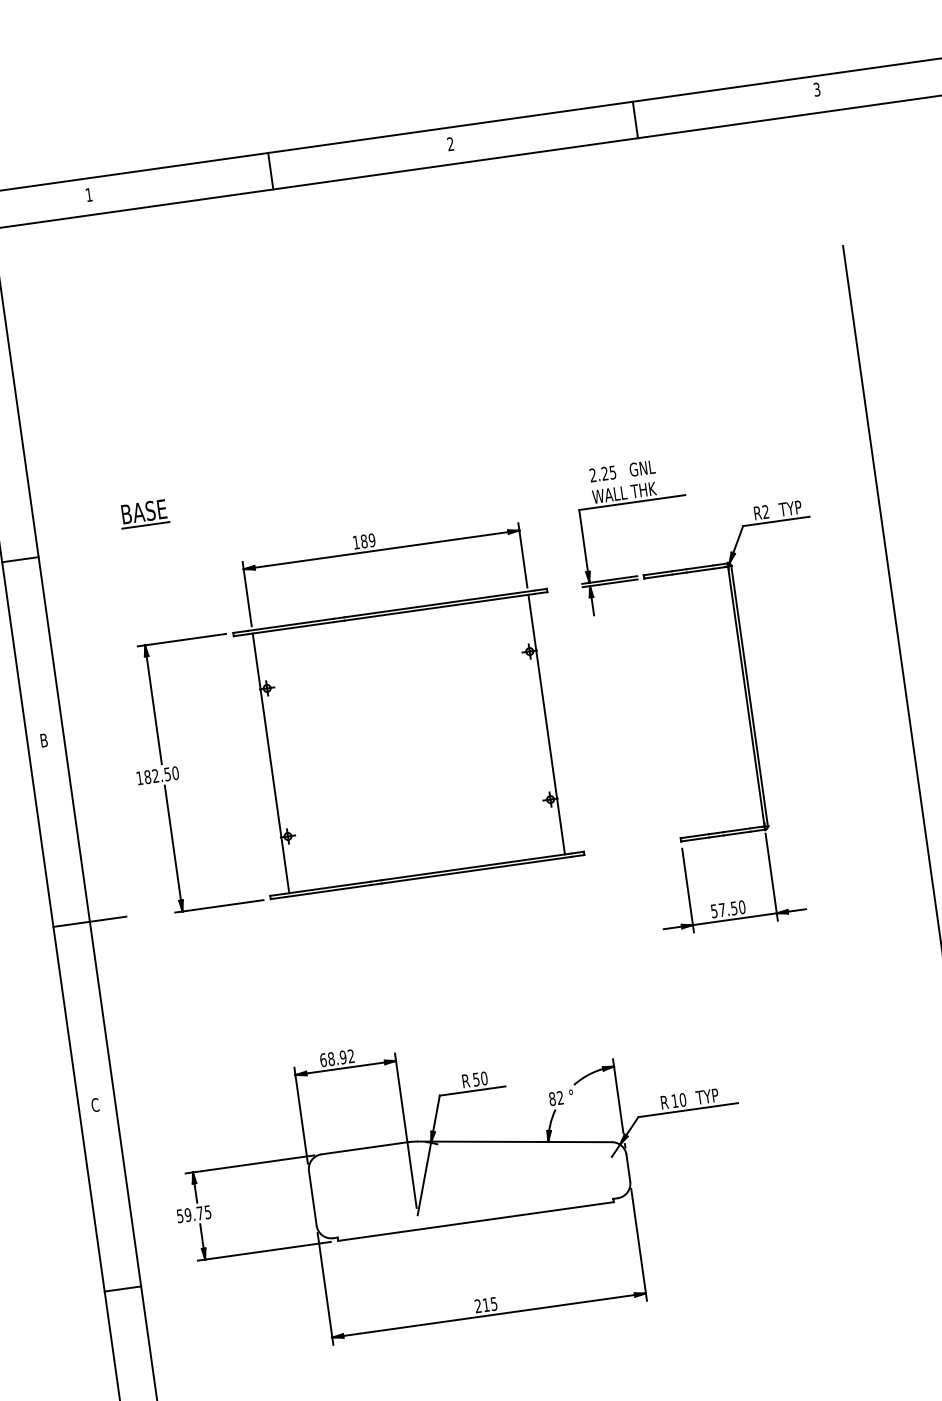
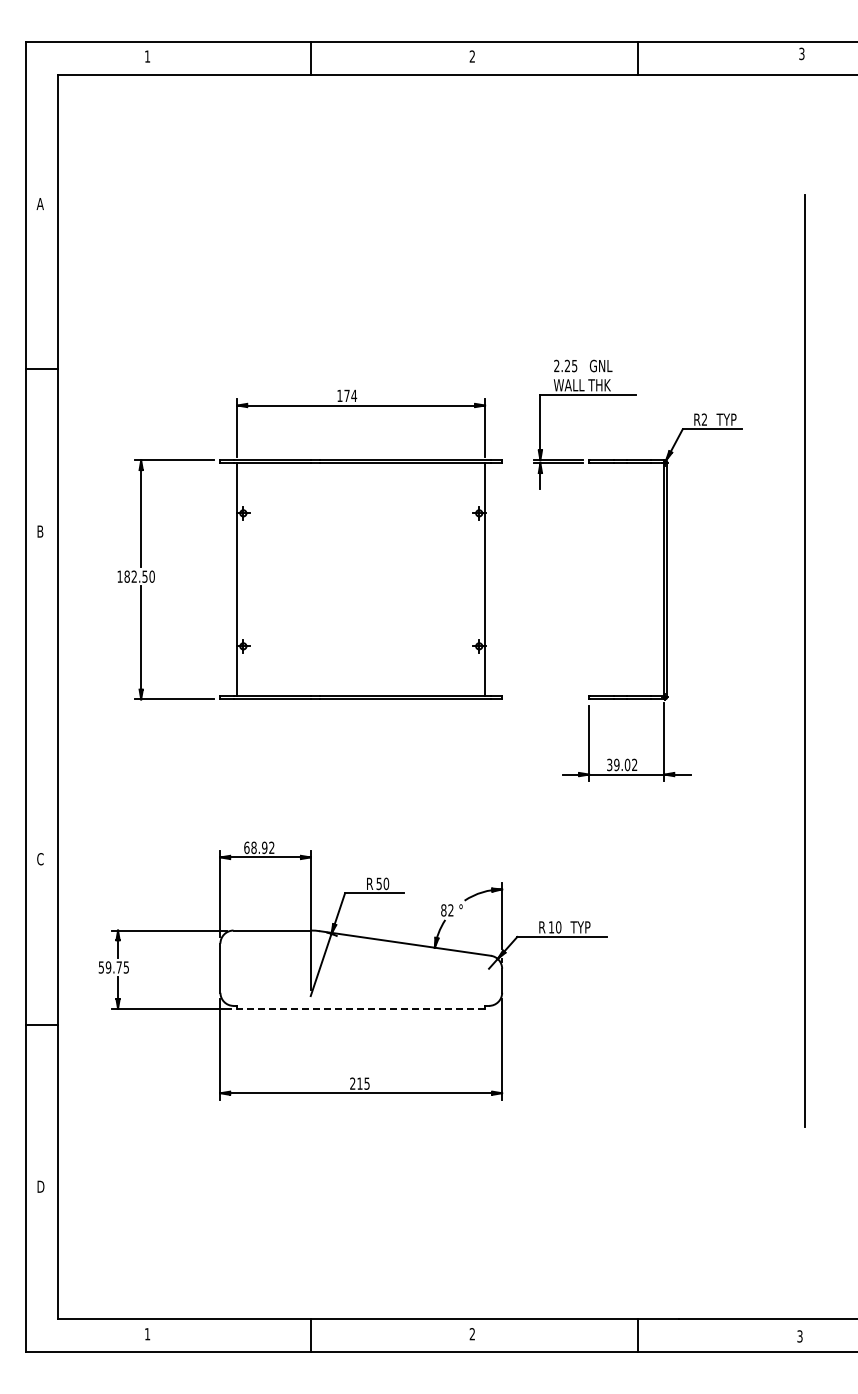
part: (144, 514) -> (156, 344), removed
text: (367, 540) -> (350, 395), 189 -> 174
text: (728, 908) -> (622, 764), 57.50 -> 39.02
line: (90, 922) -> (58, 697), removed
line: (476, 1221) -> (361, 1008), solid -> dashed

